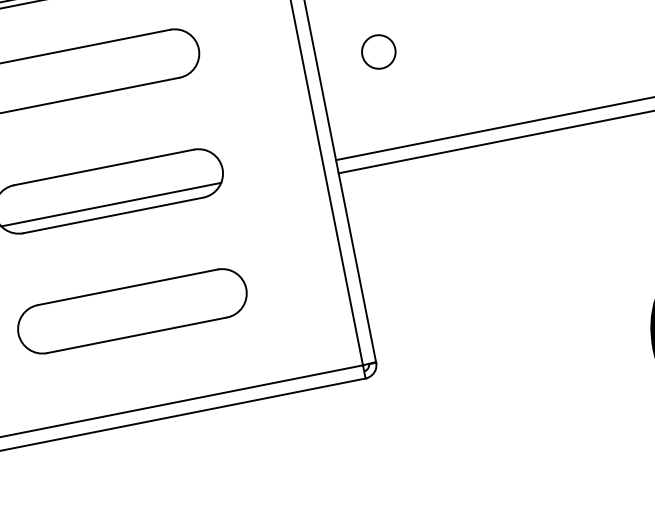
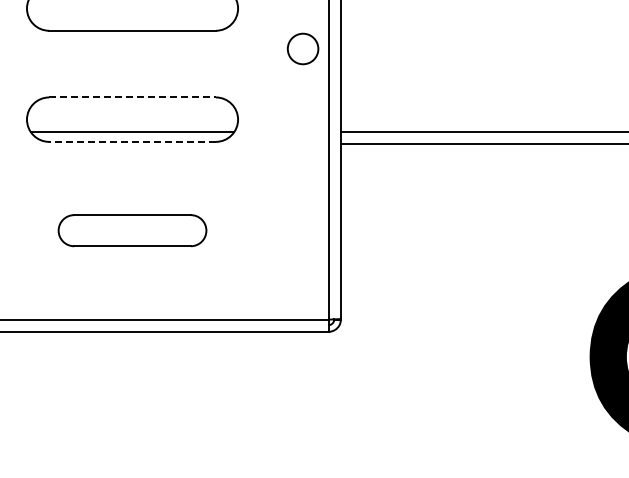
circle: (378, 51) -> (302, 48), moved
line: (104, 167) -> (133, 97), solid -> dashed
line: (113, 215) -> (132, 141), solid -> dashed
part: (132, 311) -> (132, 230), size x0.7

